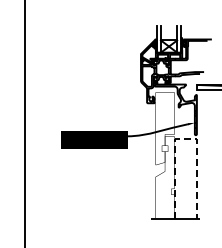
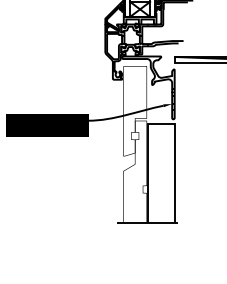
line: (186, 139) -> (161, 124), dashed -> solid

